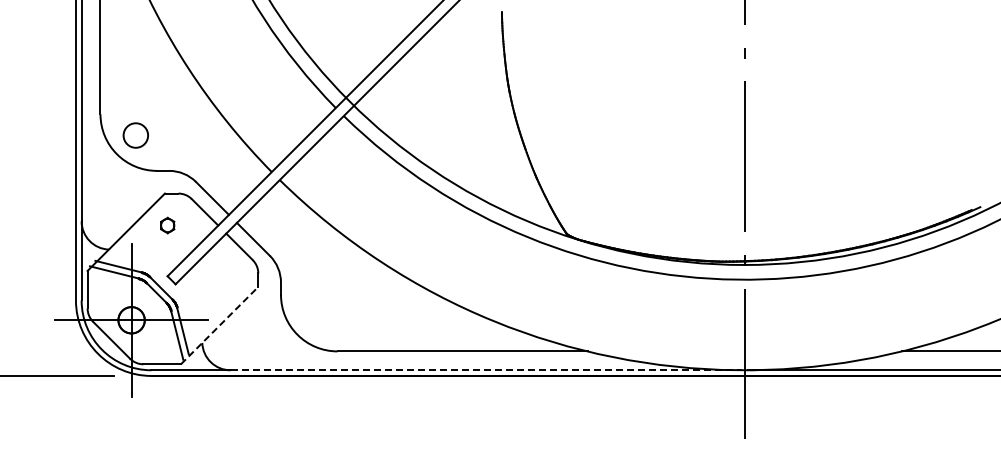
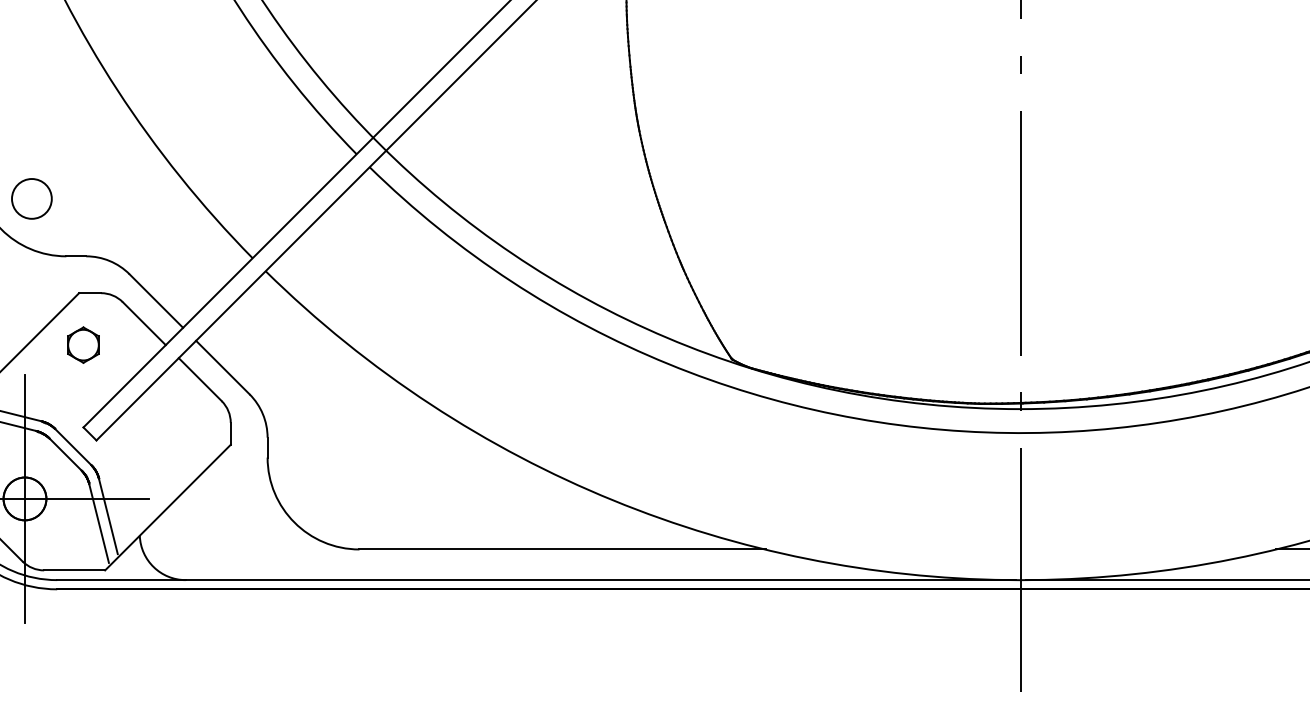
part: (167, 225) -> (83, 344), size x1.43
line: (219, 325) -> (167, 507), dashed -> solid
line: (486, 370) -> (601, 580), dashed -> solid

